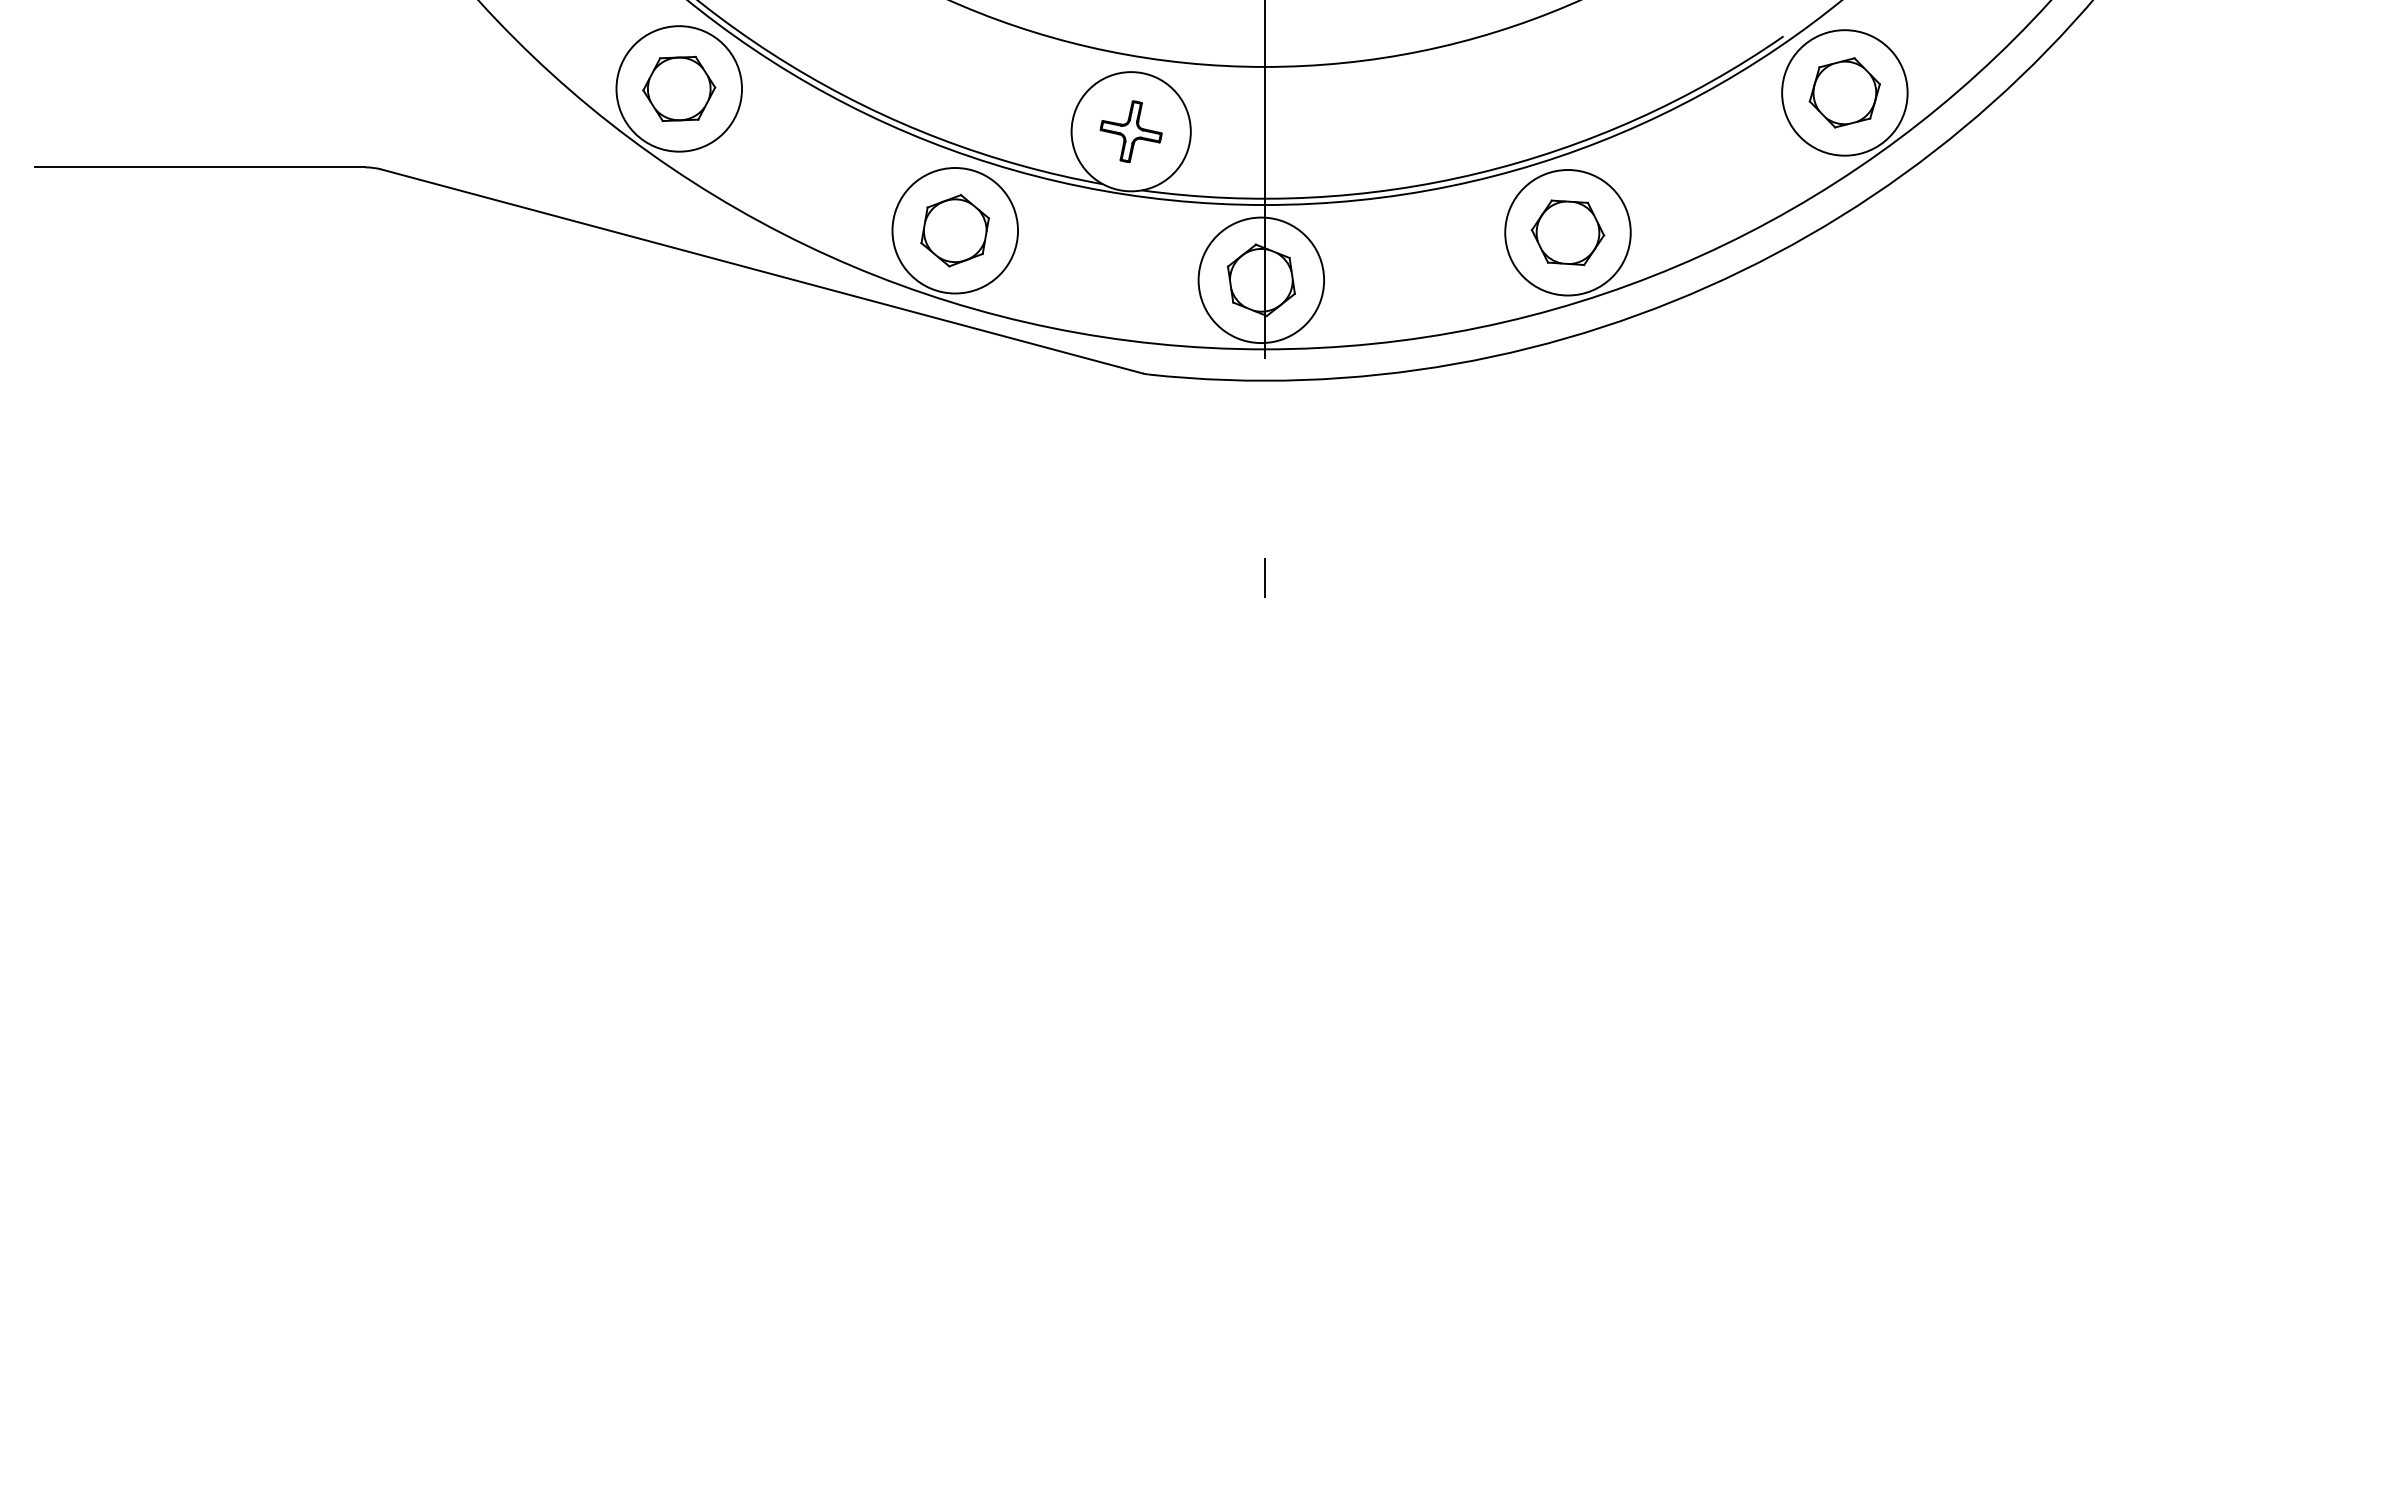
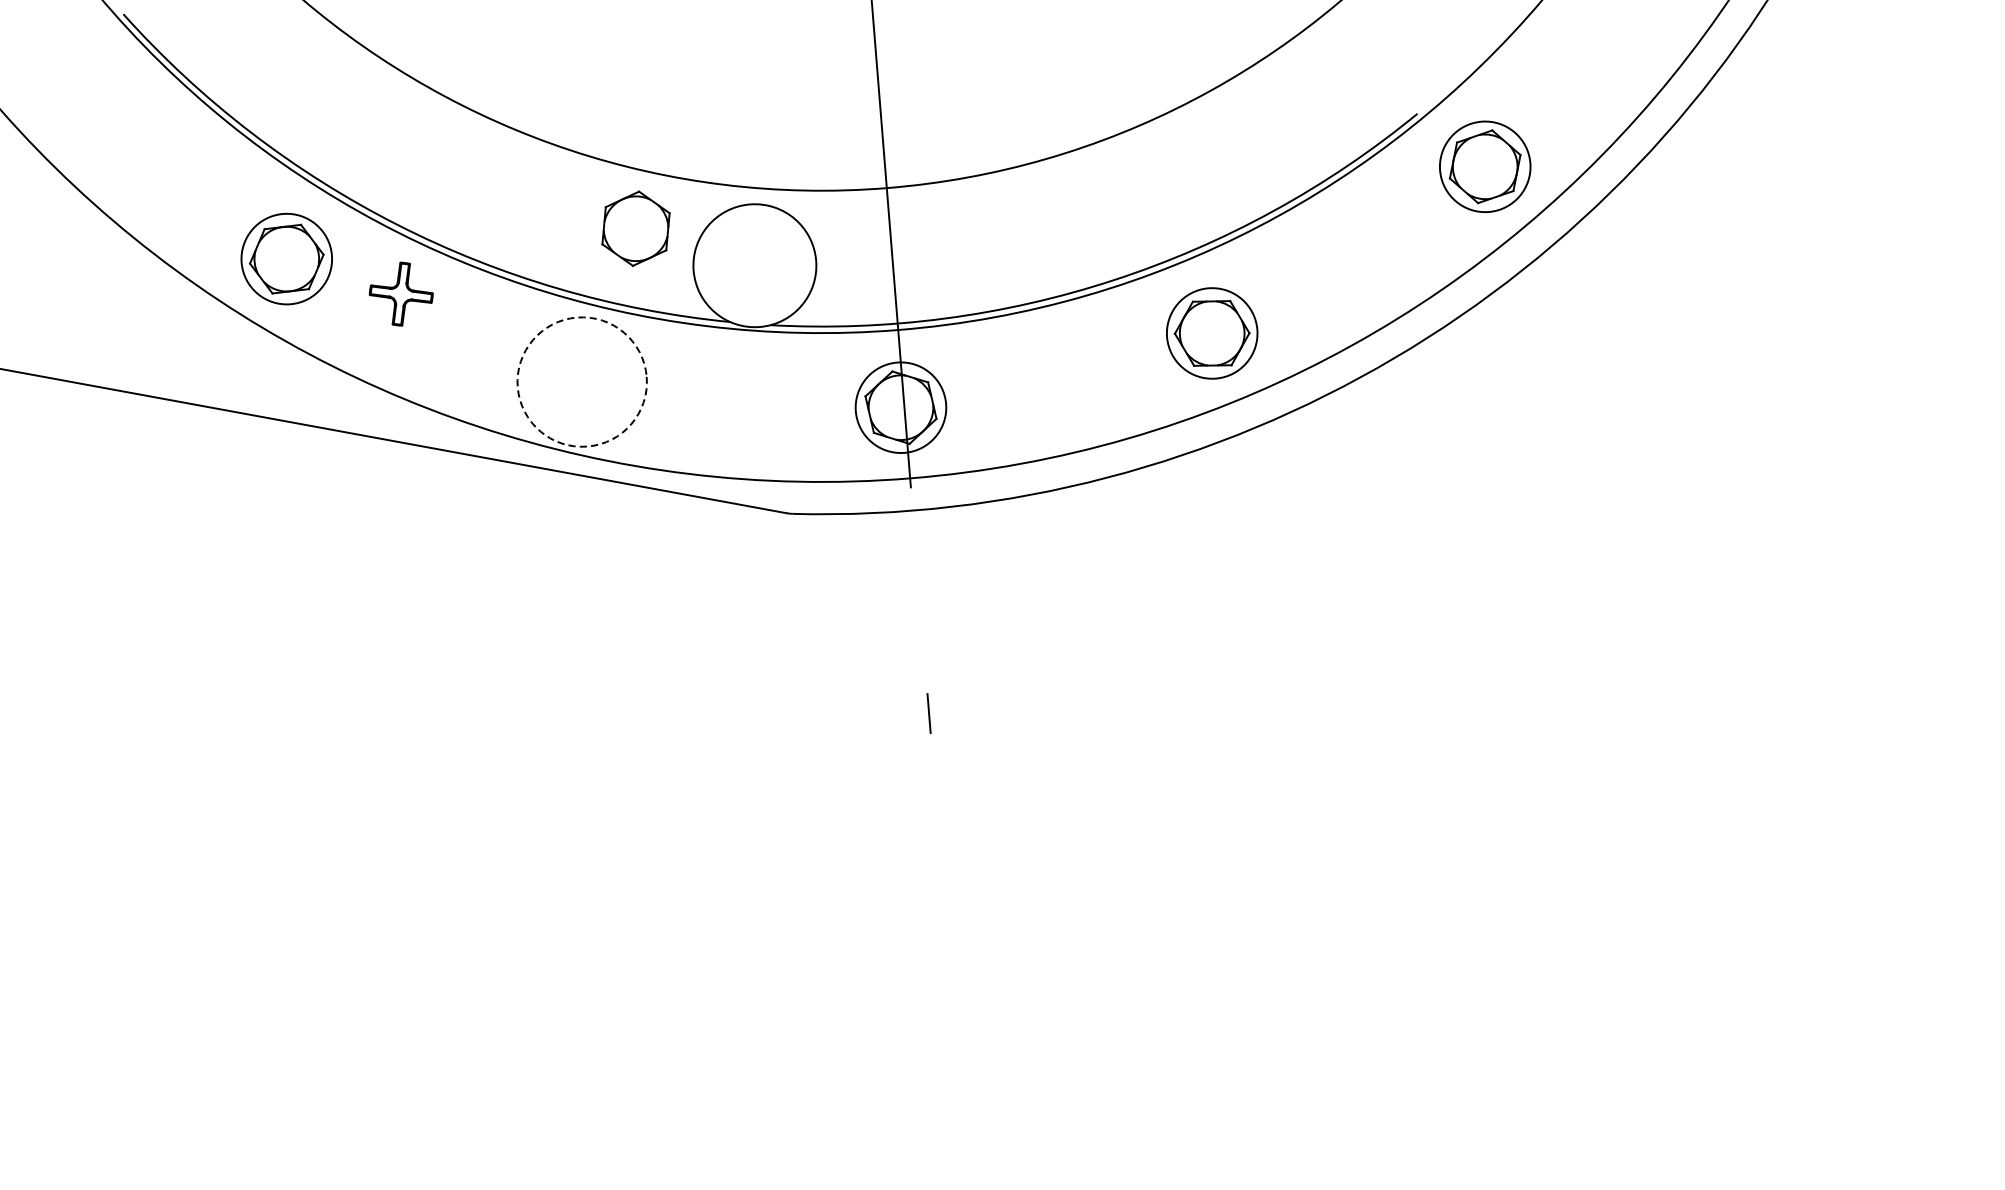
circle: (679, 88) -> (287, 258), size x0.7
circle: (1844, 92) -> (1484, 166), size x0.7
part: (1130, 131) -> (400, 294), moved
part: (954, 230) -> (635, 228), moved
circle: (955, 230) -> (582, 381), solid -> dashed
circle: (1567, 232) -> (1211, 333), size x0.7
circle: (1261, 280) -> (901, 407), size x0.7

